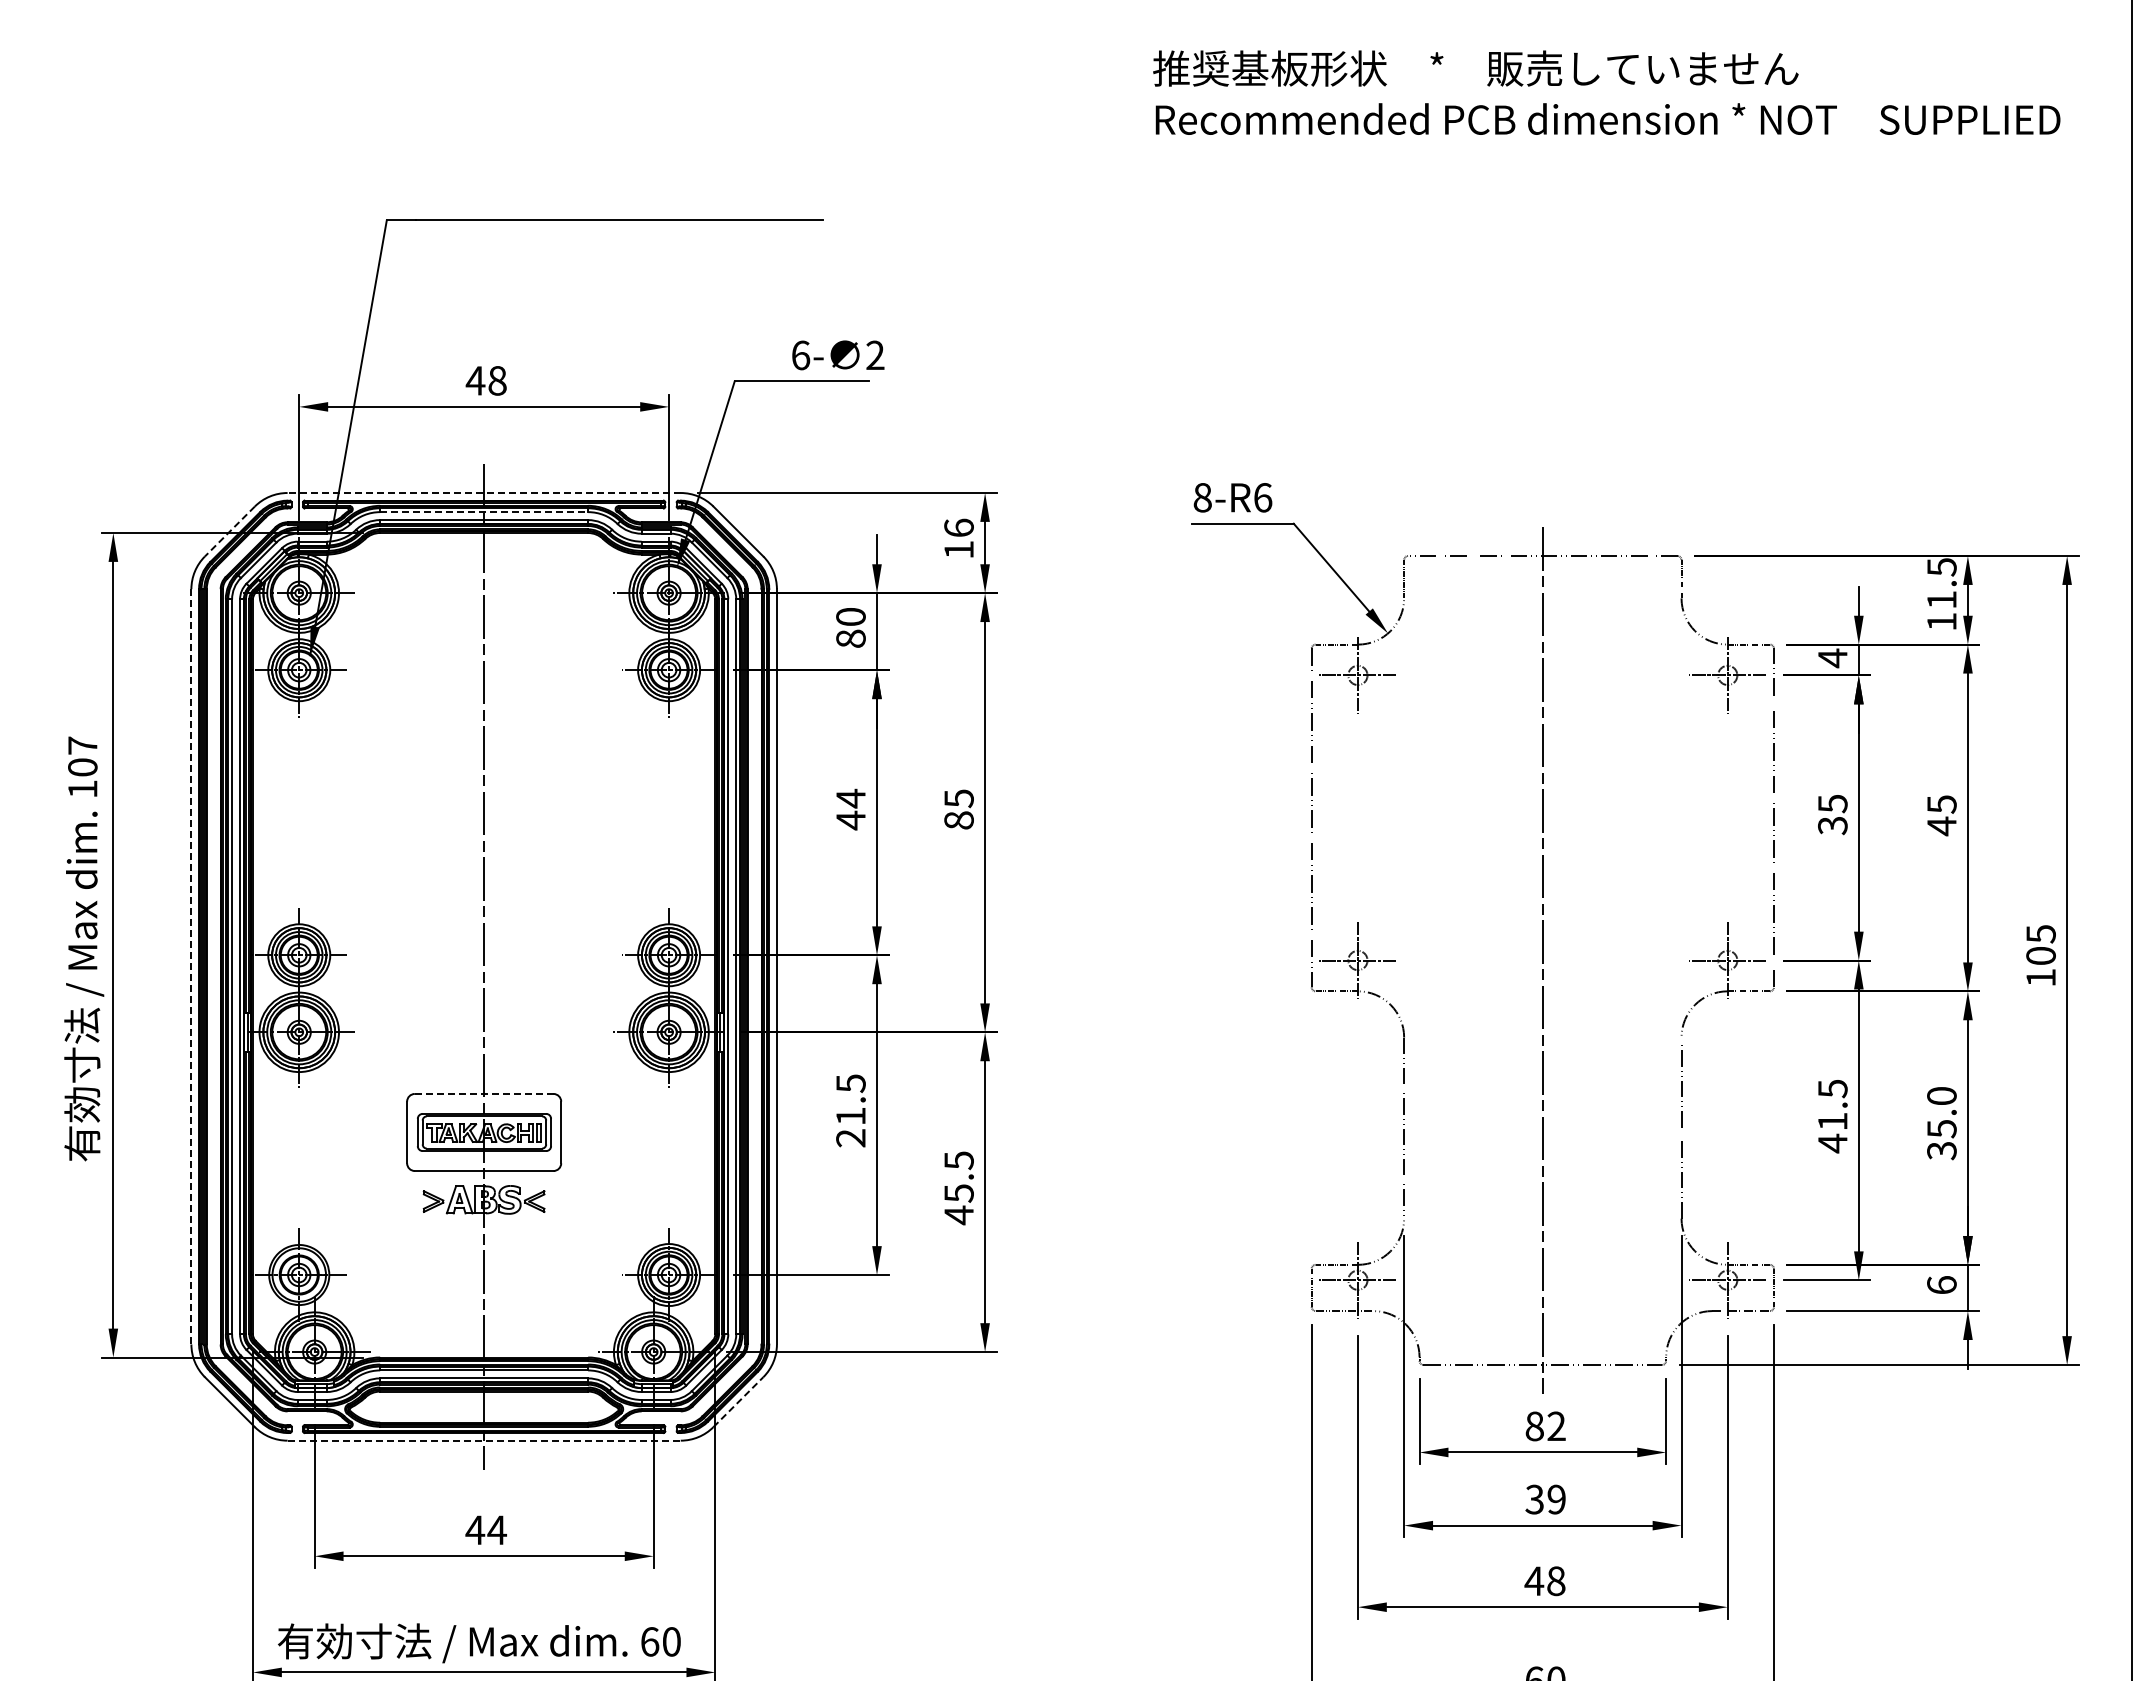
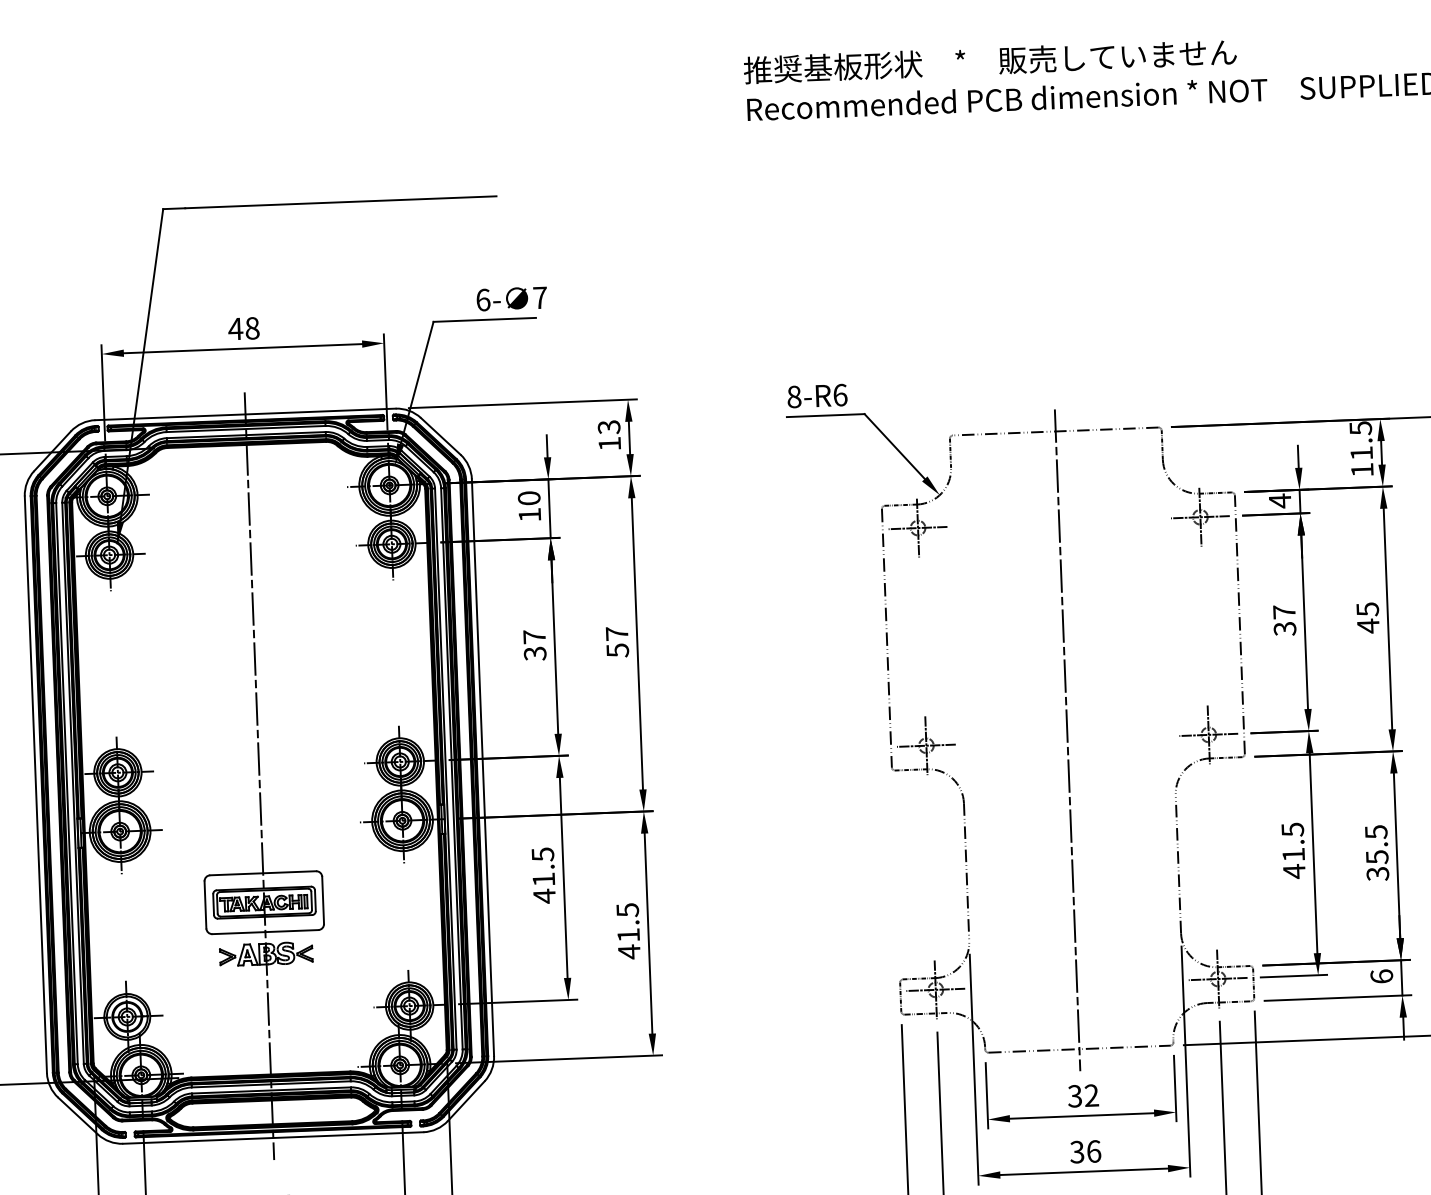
text: (875, 354) -> (540, 297), 2 -> 7
line: (484, 493) -> (245, 414), dashed -> solid
line: (484, 512) -> (246, 429), dashed -> solid
text: (958, 527) -> (608, 426), 16 -> 13
line: (229, 531) -> (52, 451), dashed -> solid
text: (850, 638) -> (529, 514), 80 -> 10
text: (1832, 803) -> (1284, 611), 35 -> 37
text: (850, 809) -> (534, 645), 44 -> 37
text: (958, 809) -> (616, 642), 85 -> 57
line: (191, 966) -> (35, 784), dashed -> solid
line: (484, 1093) -> (263, 872), dashed -> solid
text: (1941, 1096) -> (1375, 832), 35.0 -> 35.5
text: (850, 1138) -> (544, 896), 21.5 -> 41.5
text: (958, 1193) -> (628, 935), 45.5 -> 41.5
line: (738, 1401) -> (466, 1100), dashed -> solid
text: (1534, 1426) -> (1074, 1096), 82 -> 32
line: (484, 1440) -> (273, 1137), dashed -> solid
text: (1556, 1499) -> (1093, 1151), 39 -> 36

